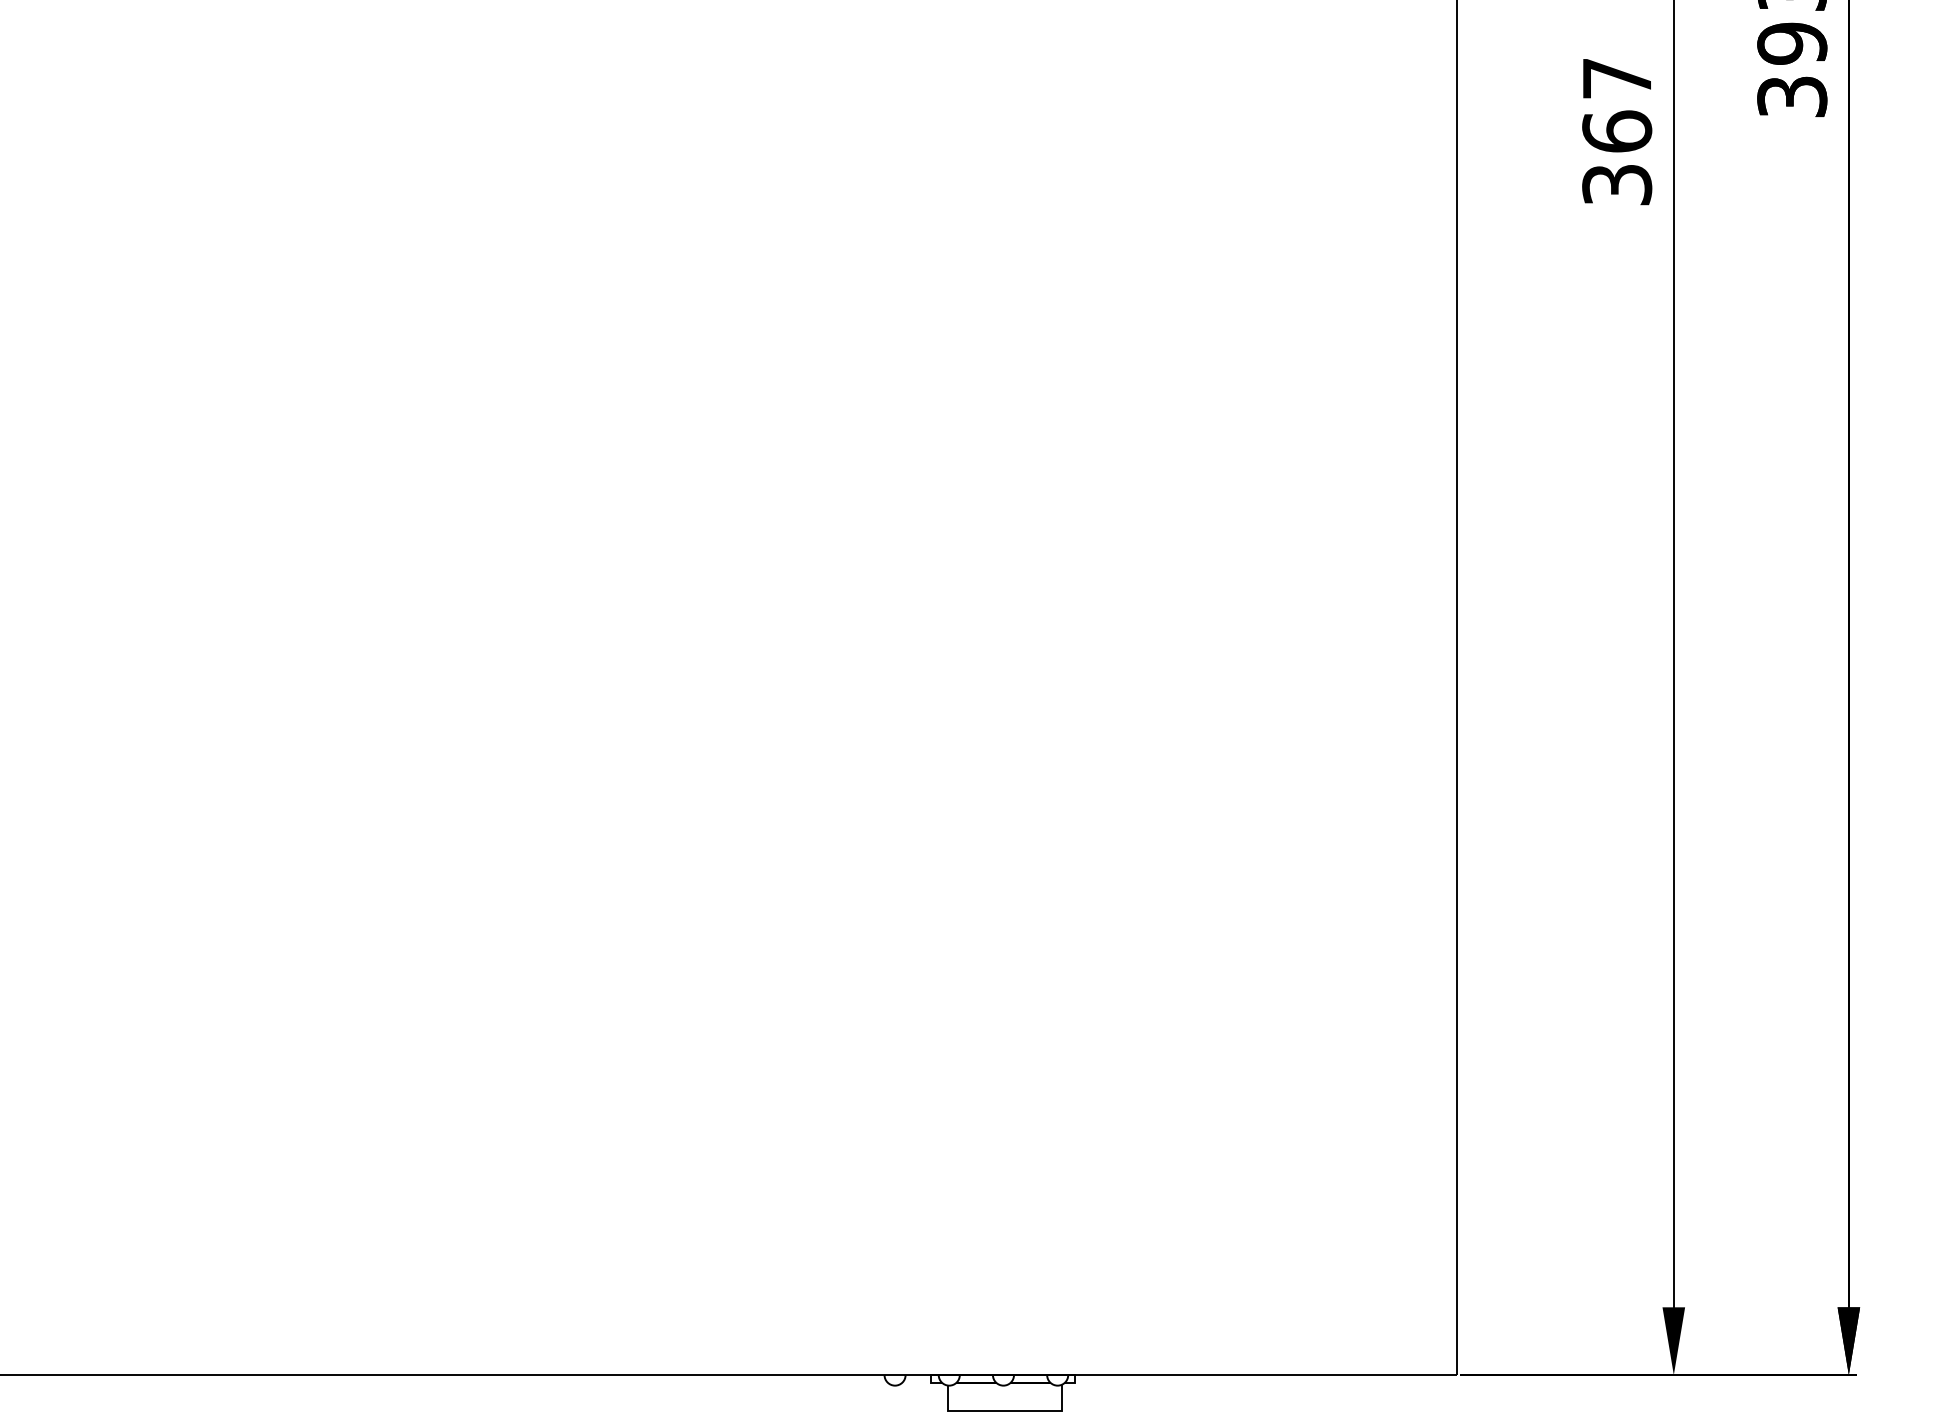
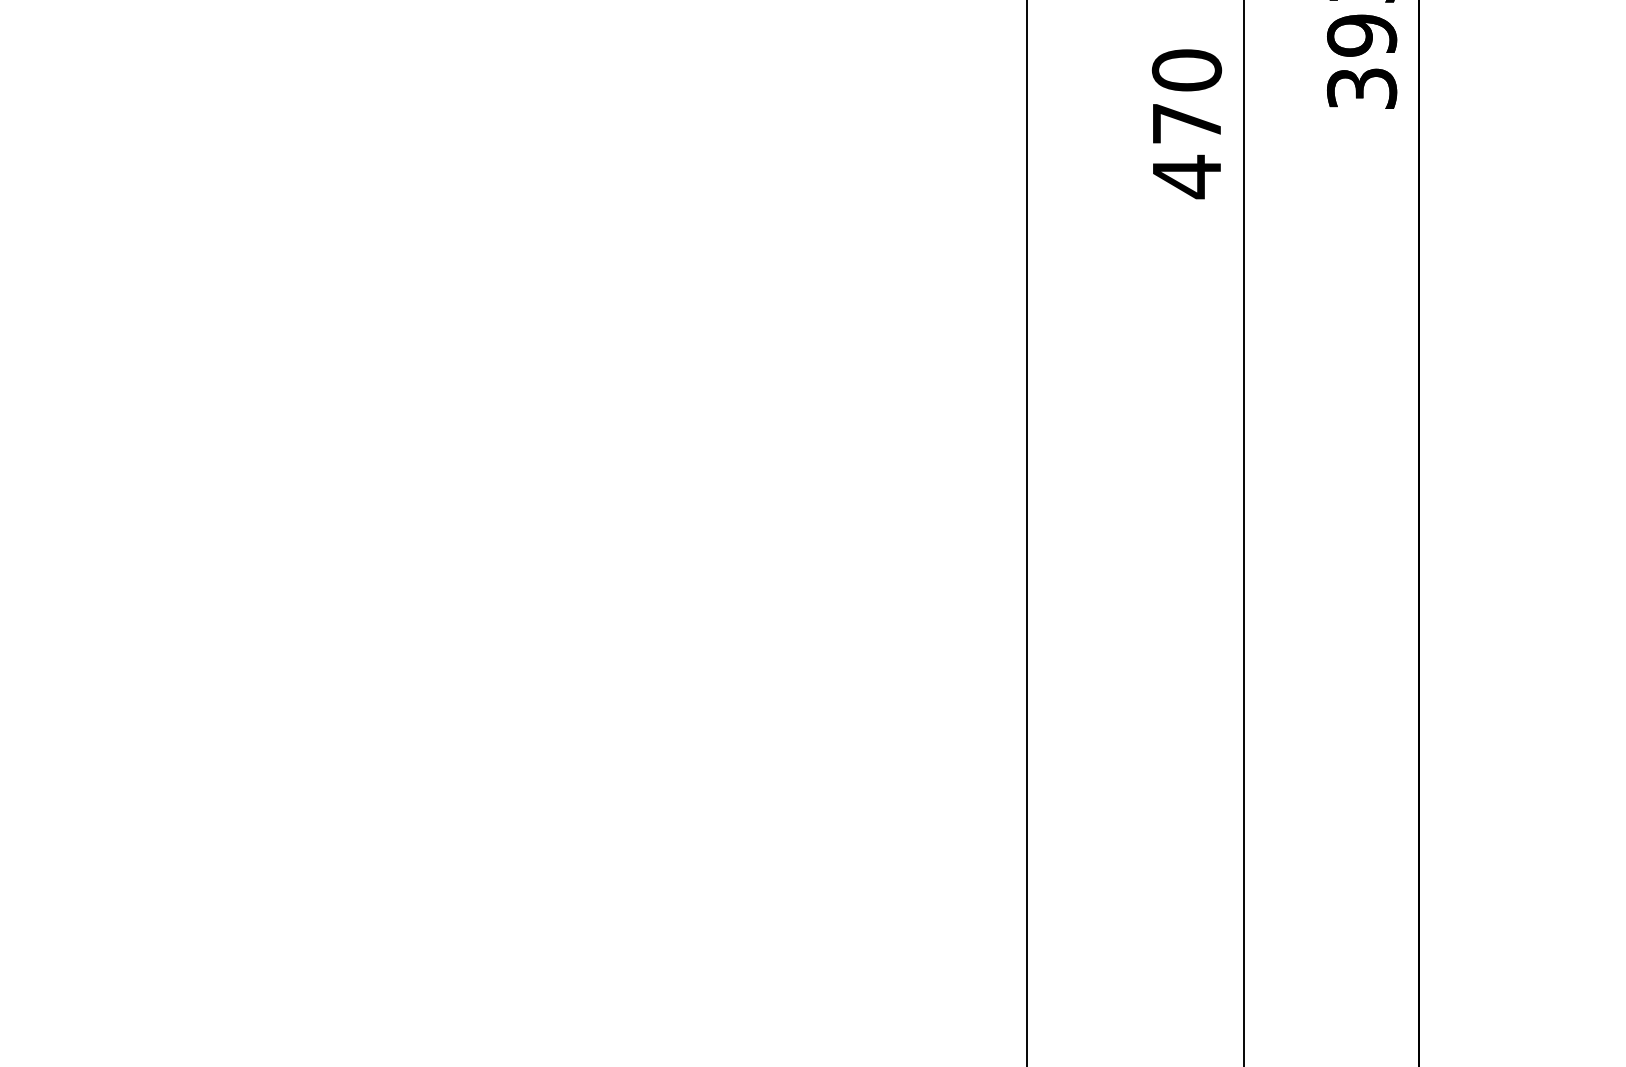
text: (1617, 132) -> (1187, 124), 367 -> 470

